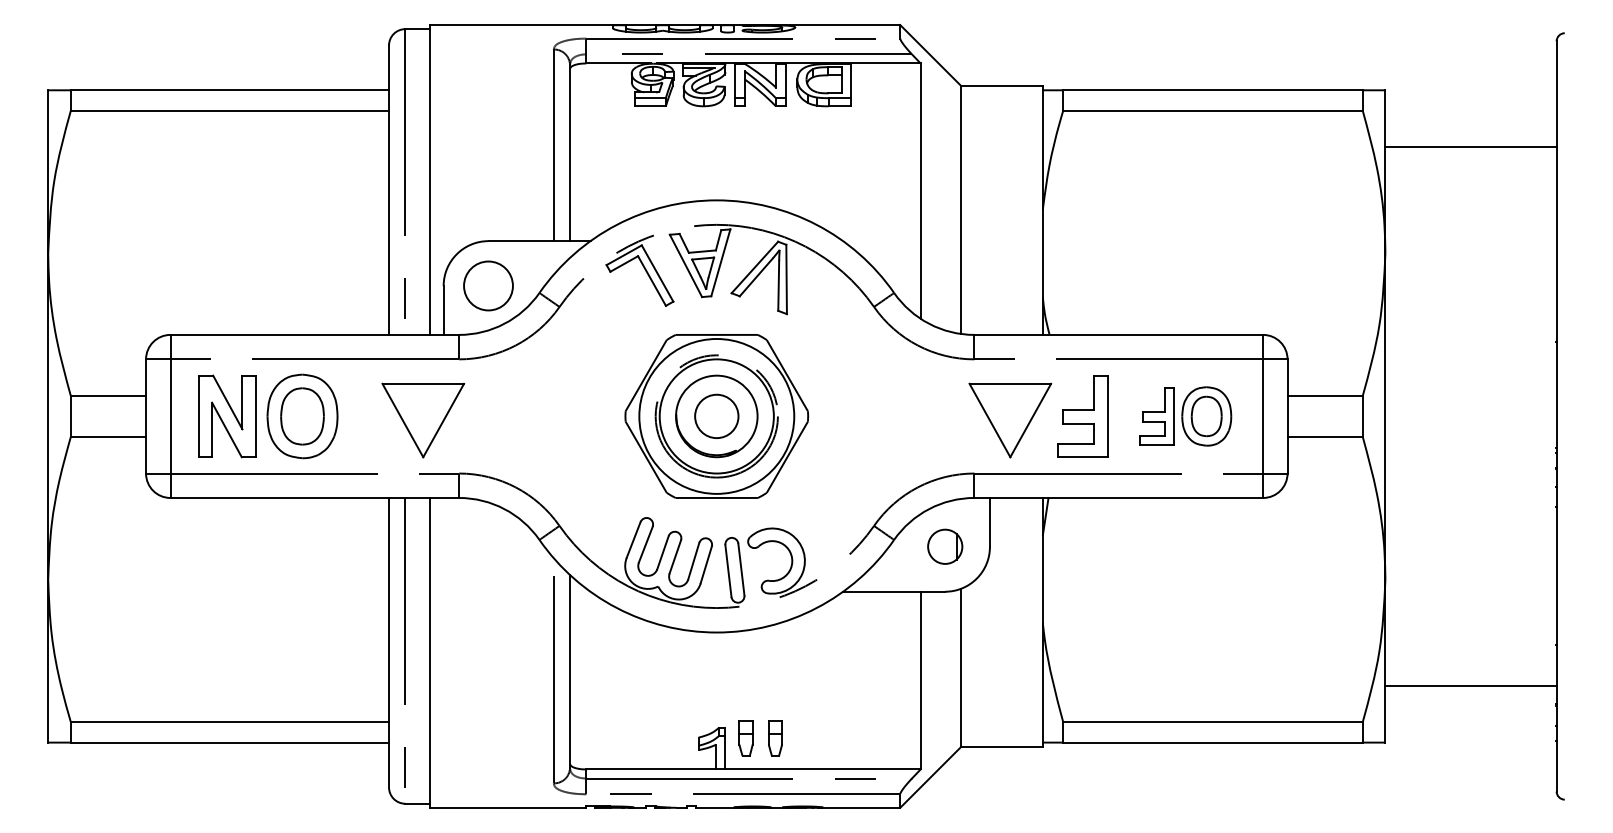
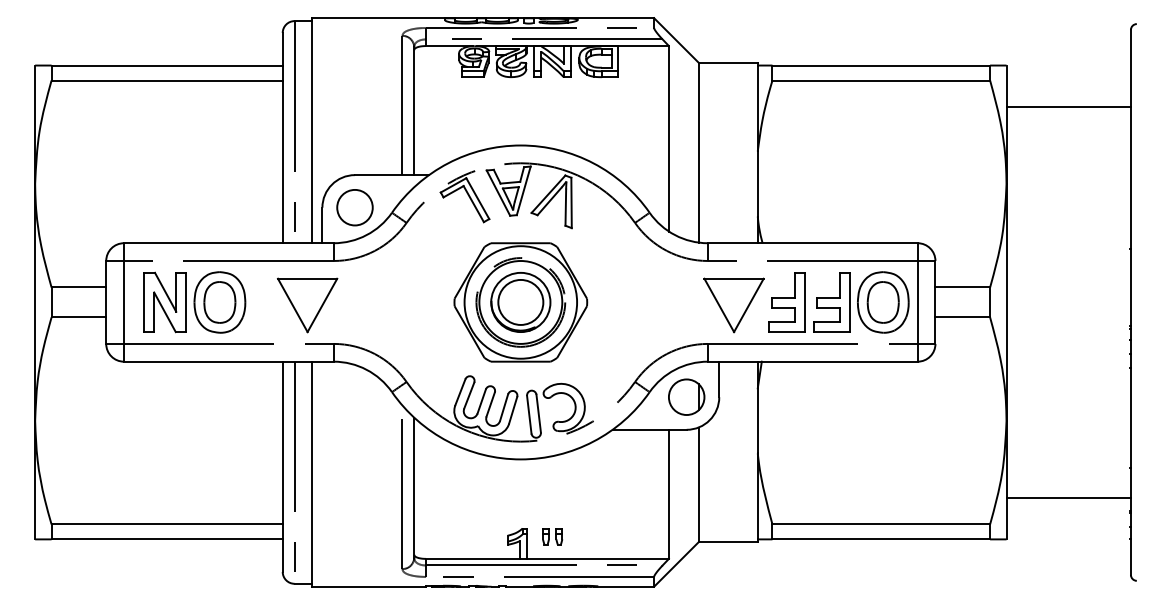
circle: (716, 415) -> (520, 301), size x1.43
part: (1185, 416) -> (861, 302), size x1.43
part: (944, 545) -> (686, 396), size x1.43
part: (760, 738) -> (552, 536), size x0.62

